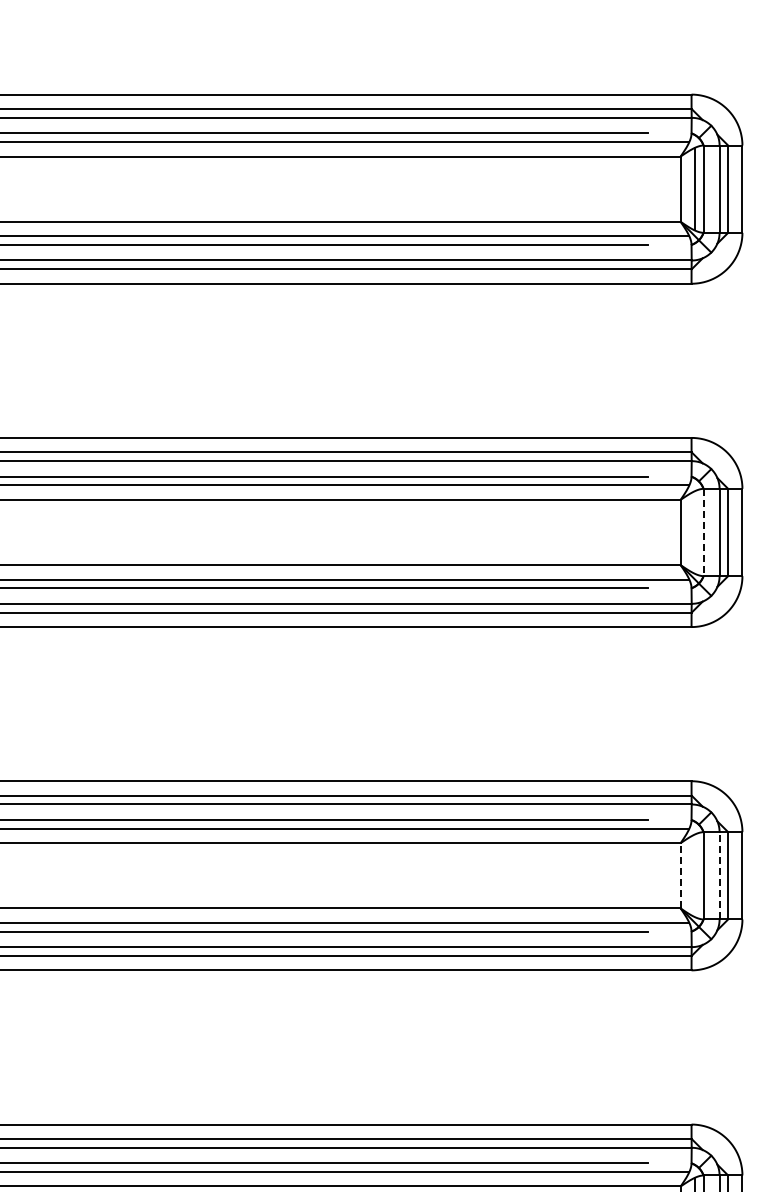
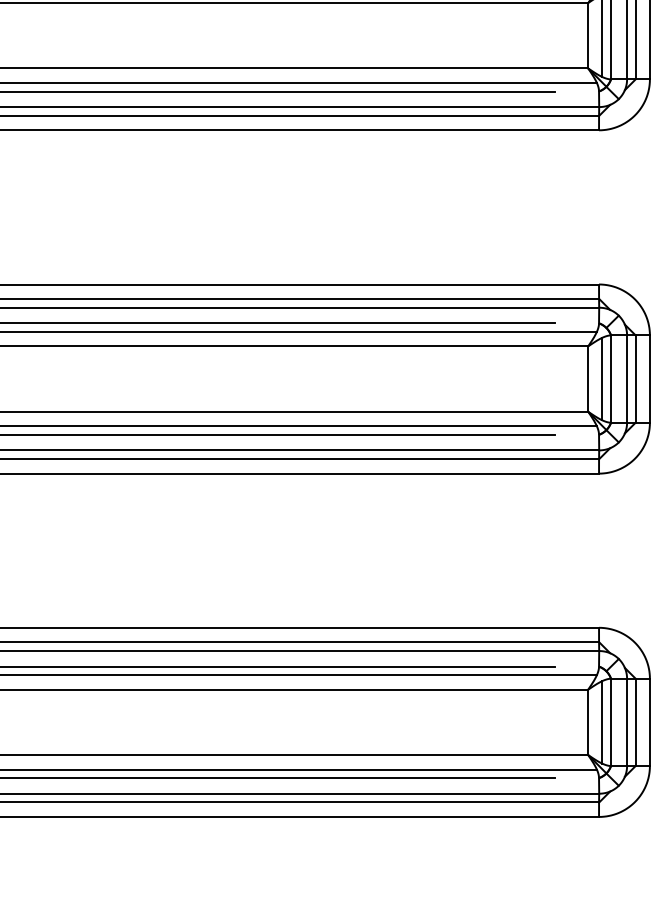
line: (694, 532) -> (601, 379), added
line: (703, 532) -> (610, 379), dashed -> solid
line: (680, 875) -> (587, 722), dashed -> solid
line: (694, 875) -> (601, 722), added
line: (719, 875) -> (626, 722), dashed -> solid

